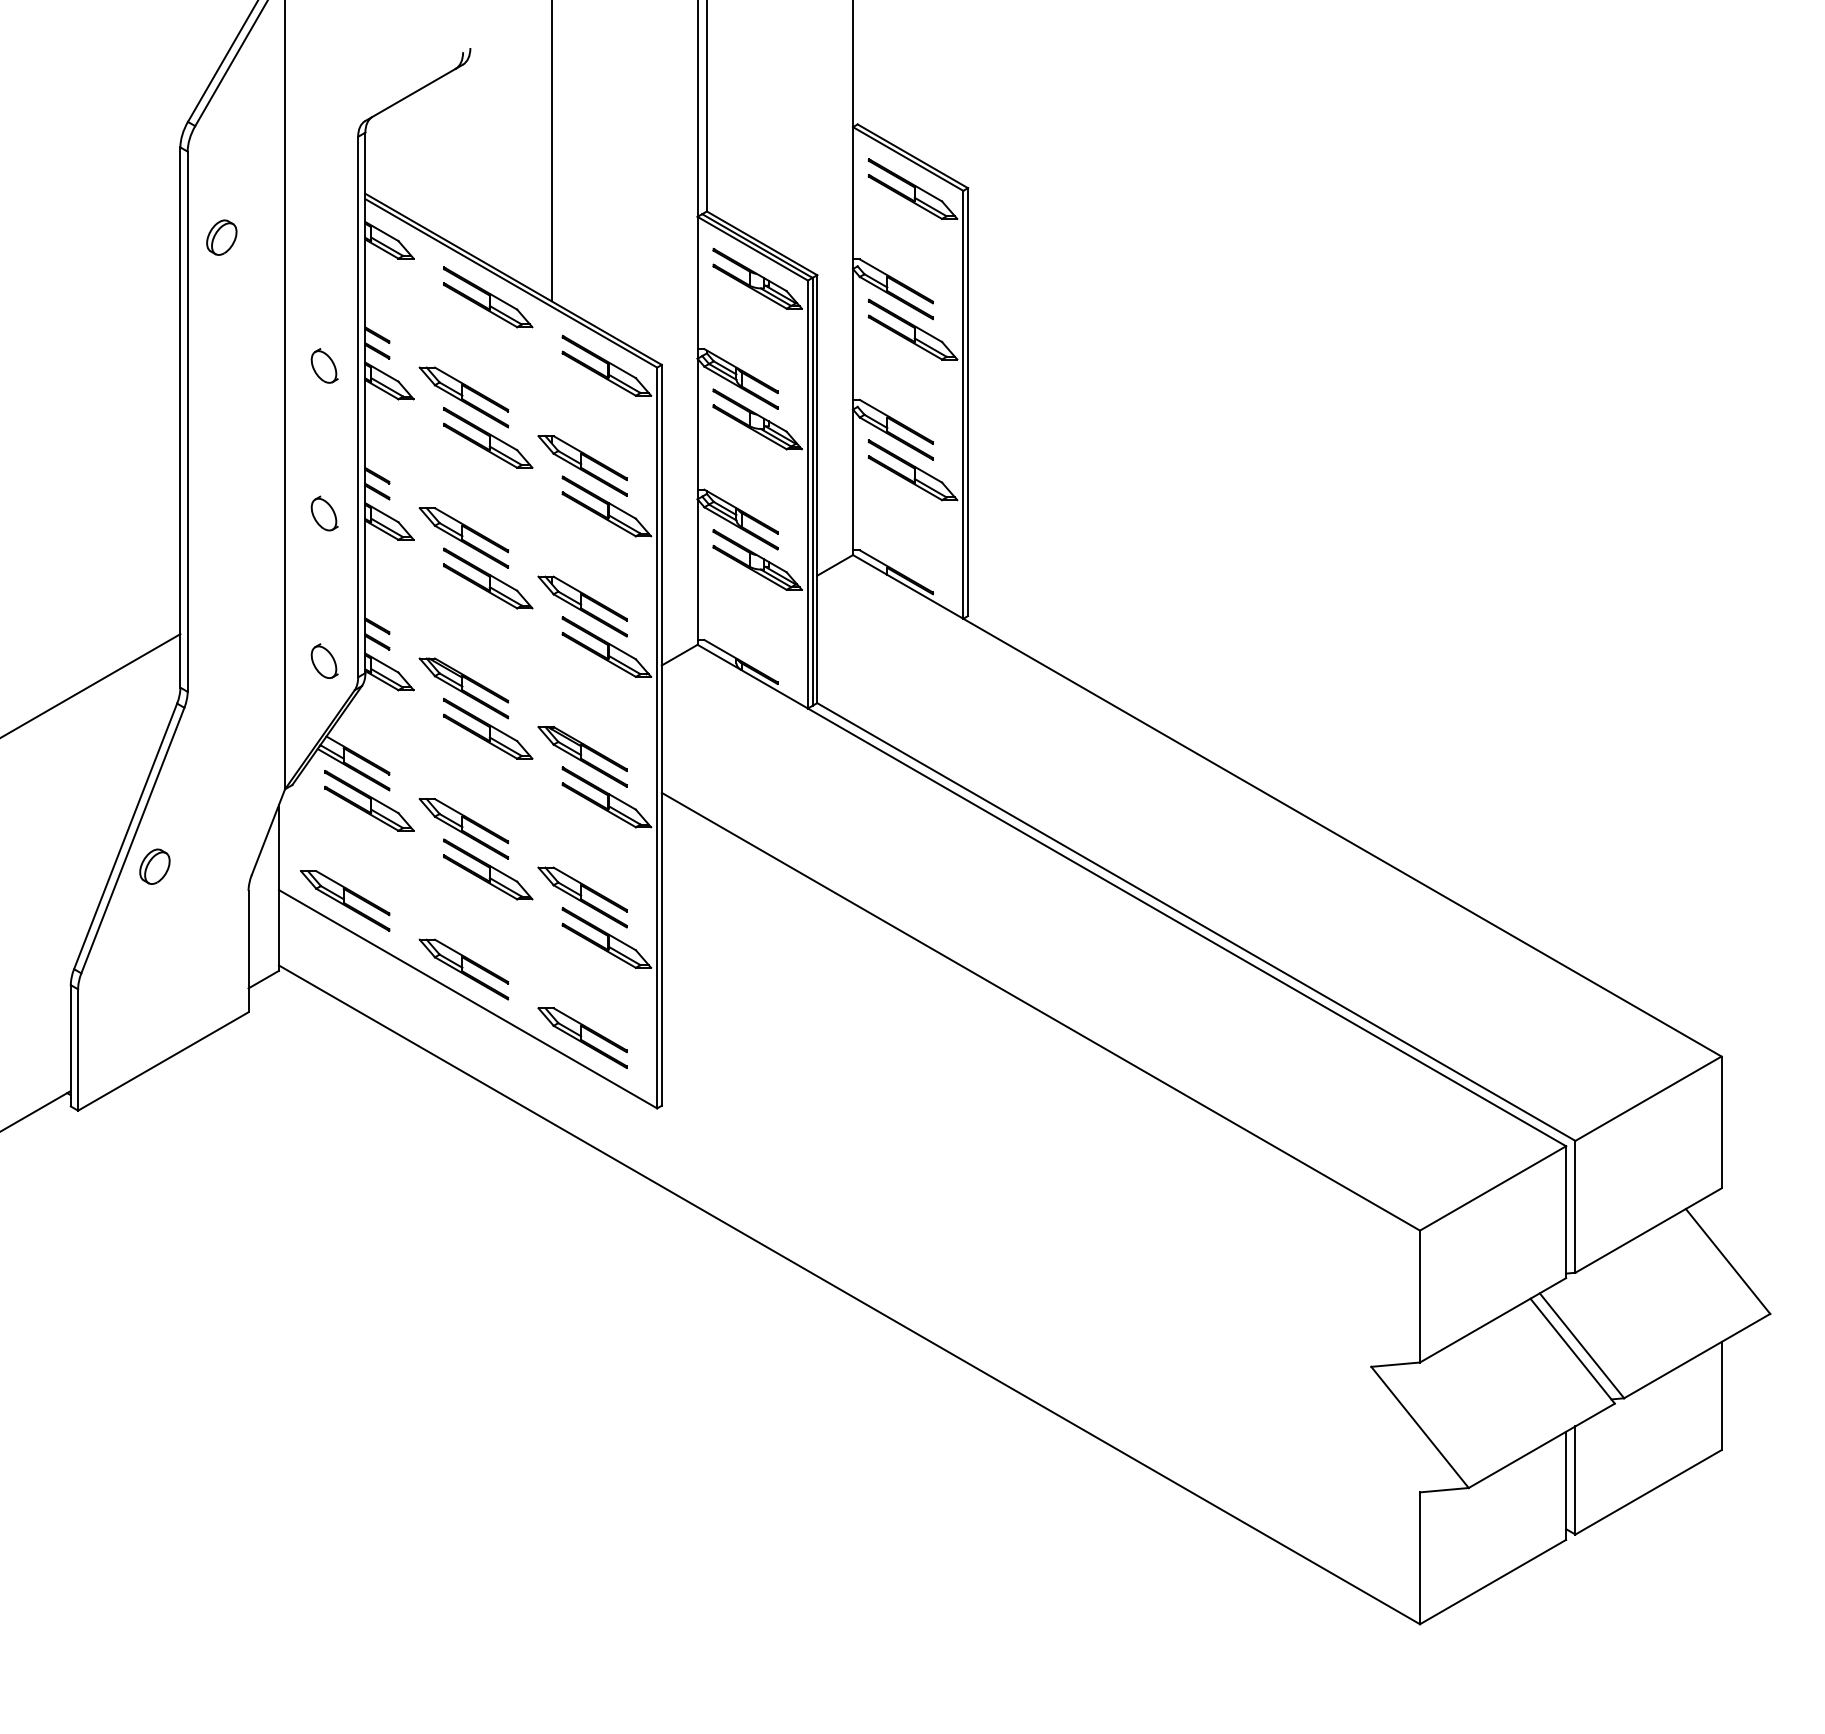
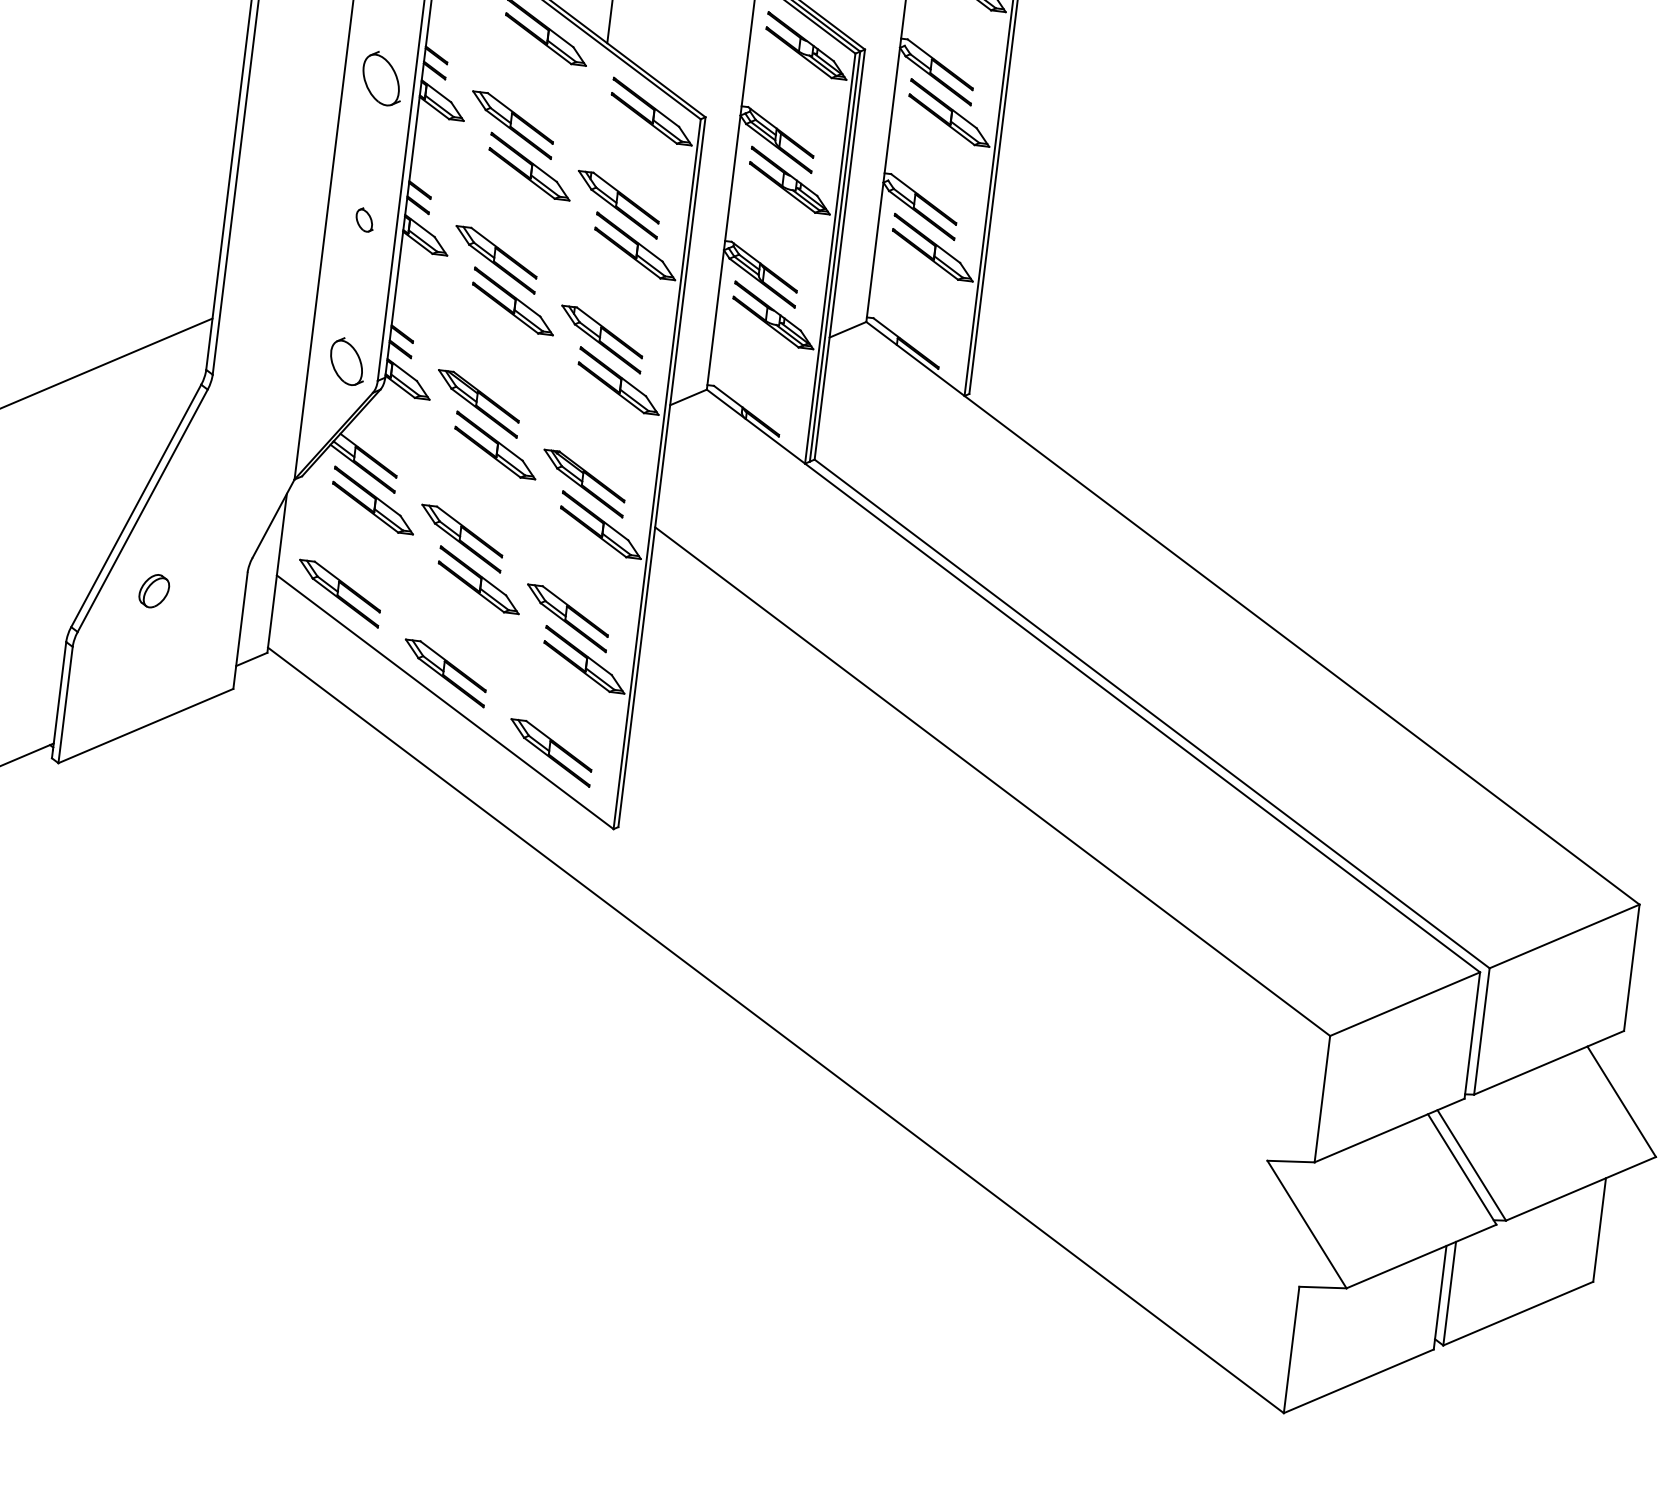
part: (324, 365) -> (382, 78), size x1.6
part: (324, 513) -> (364, 219), size x0.7
part: (324, 660) -> (347, 360), size x1.4
part: (154, 866) -> (153, 590), moved

